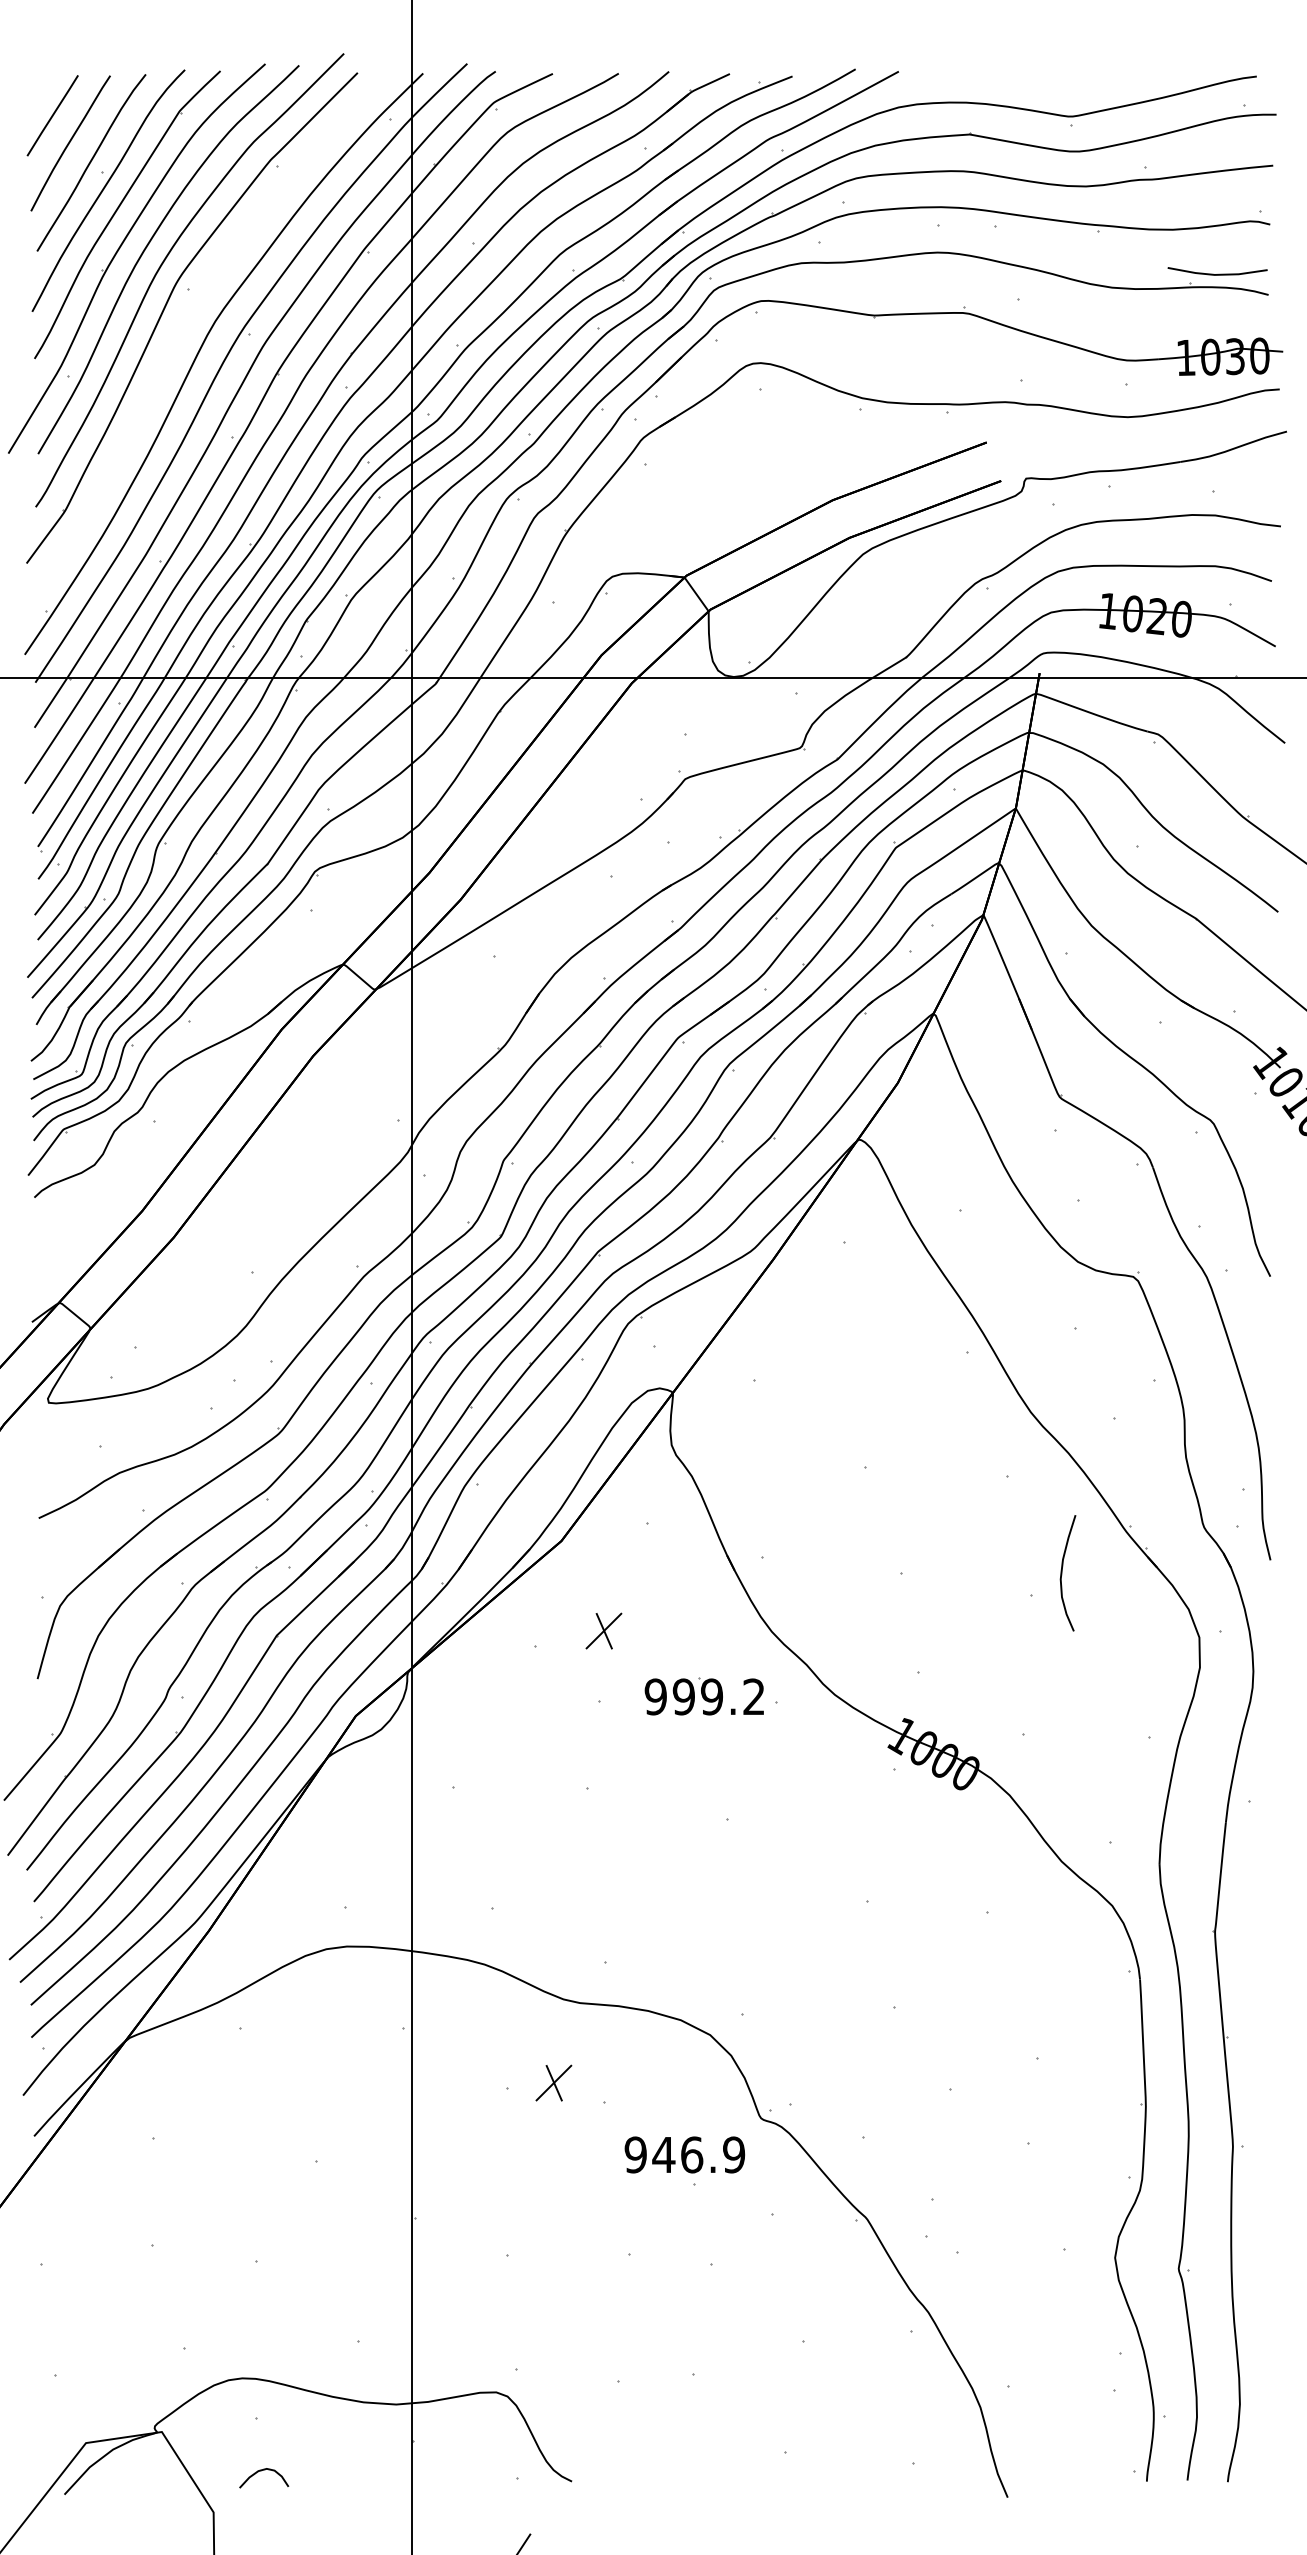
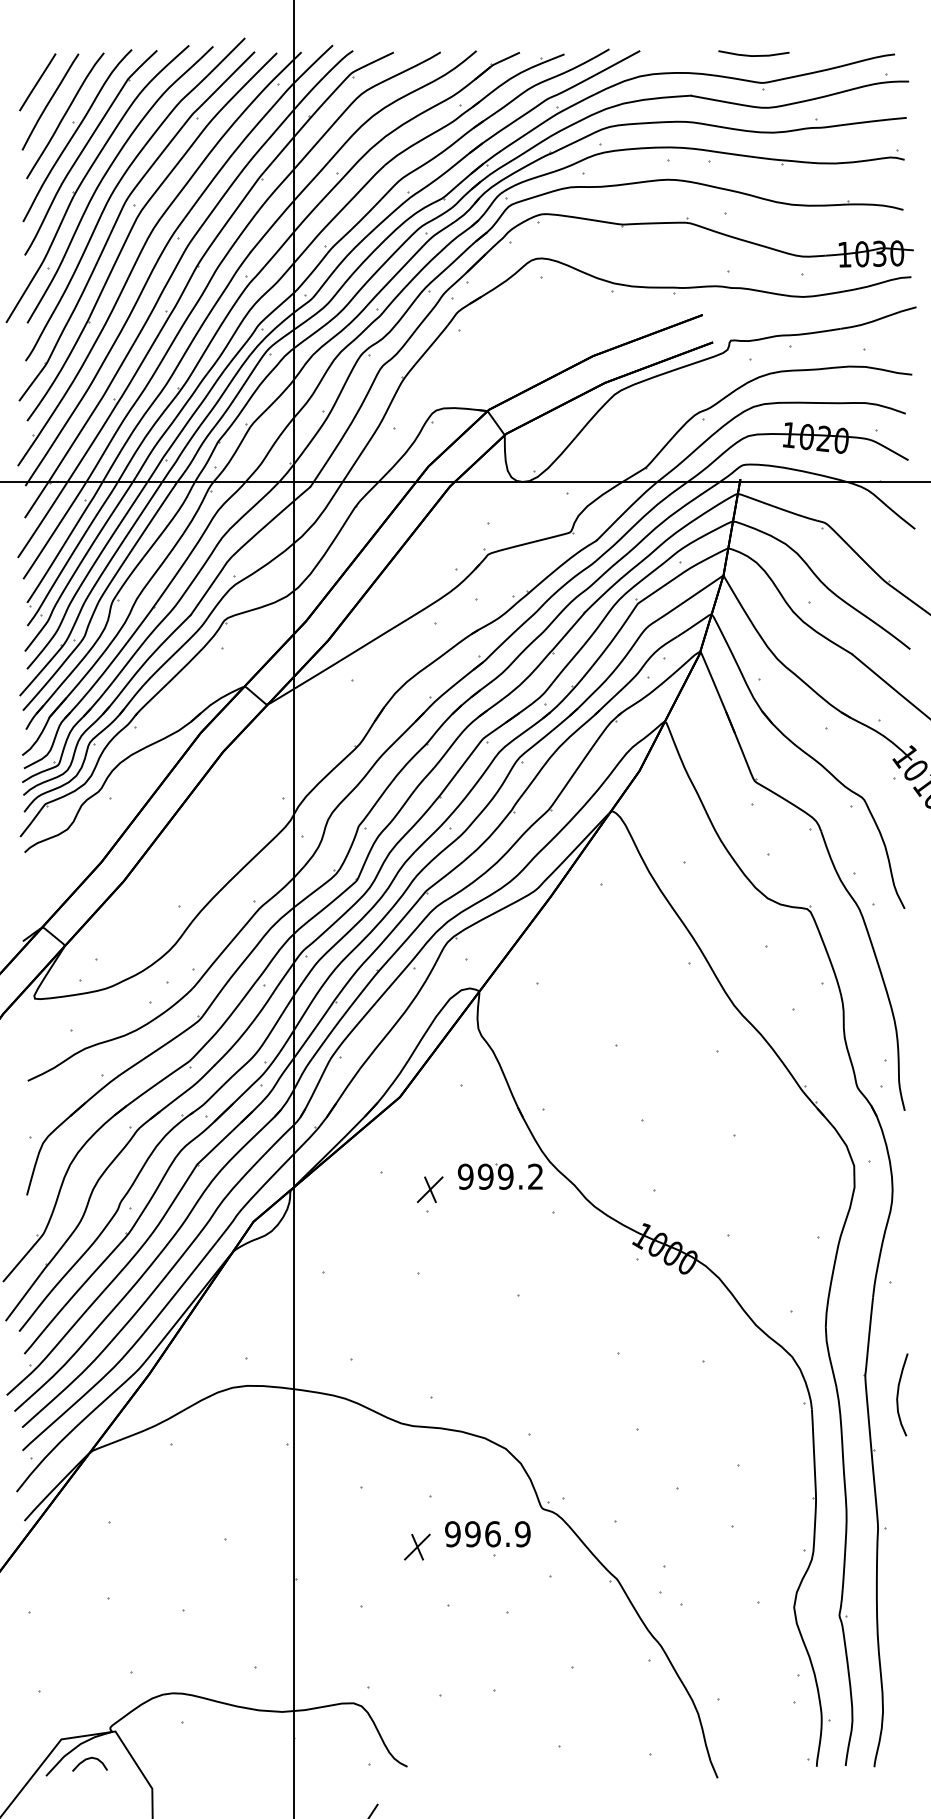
line: (1218, 273) -> (754, 55), moved
part: (187, 318) -> (133, 226), added
curve: (1062, 1573) -> (898, 1395), moved
part: (603, 1630) -> (429, 1189), moved
part: (703, 1696) -> (499, 1176), moved
part: (553, 2082) -> (417, 1546), moved
text: (663, 2154) -> (472, 1533), 946.9 -> 996.9
curve: (261, 2471) -> (88, 1759), moved

